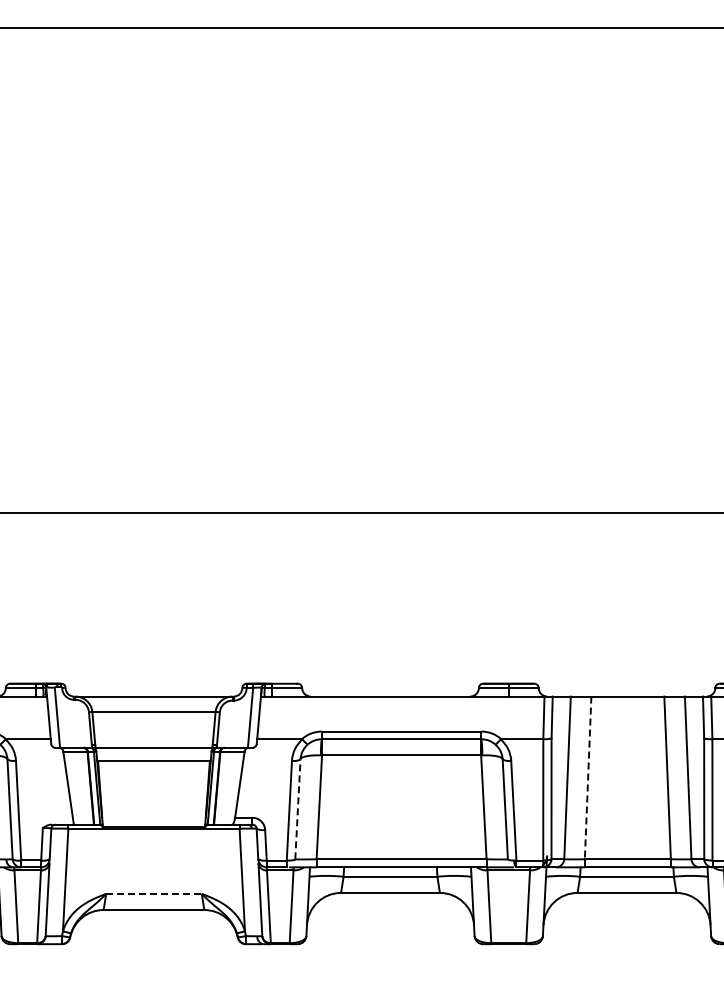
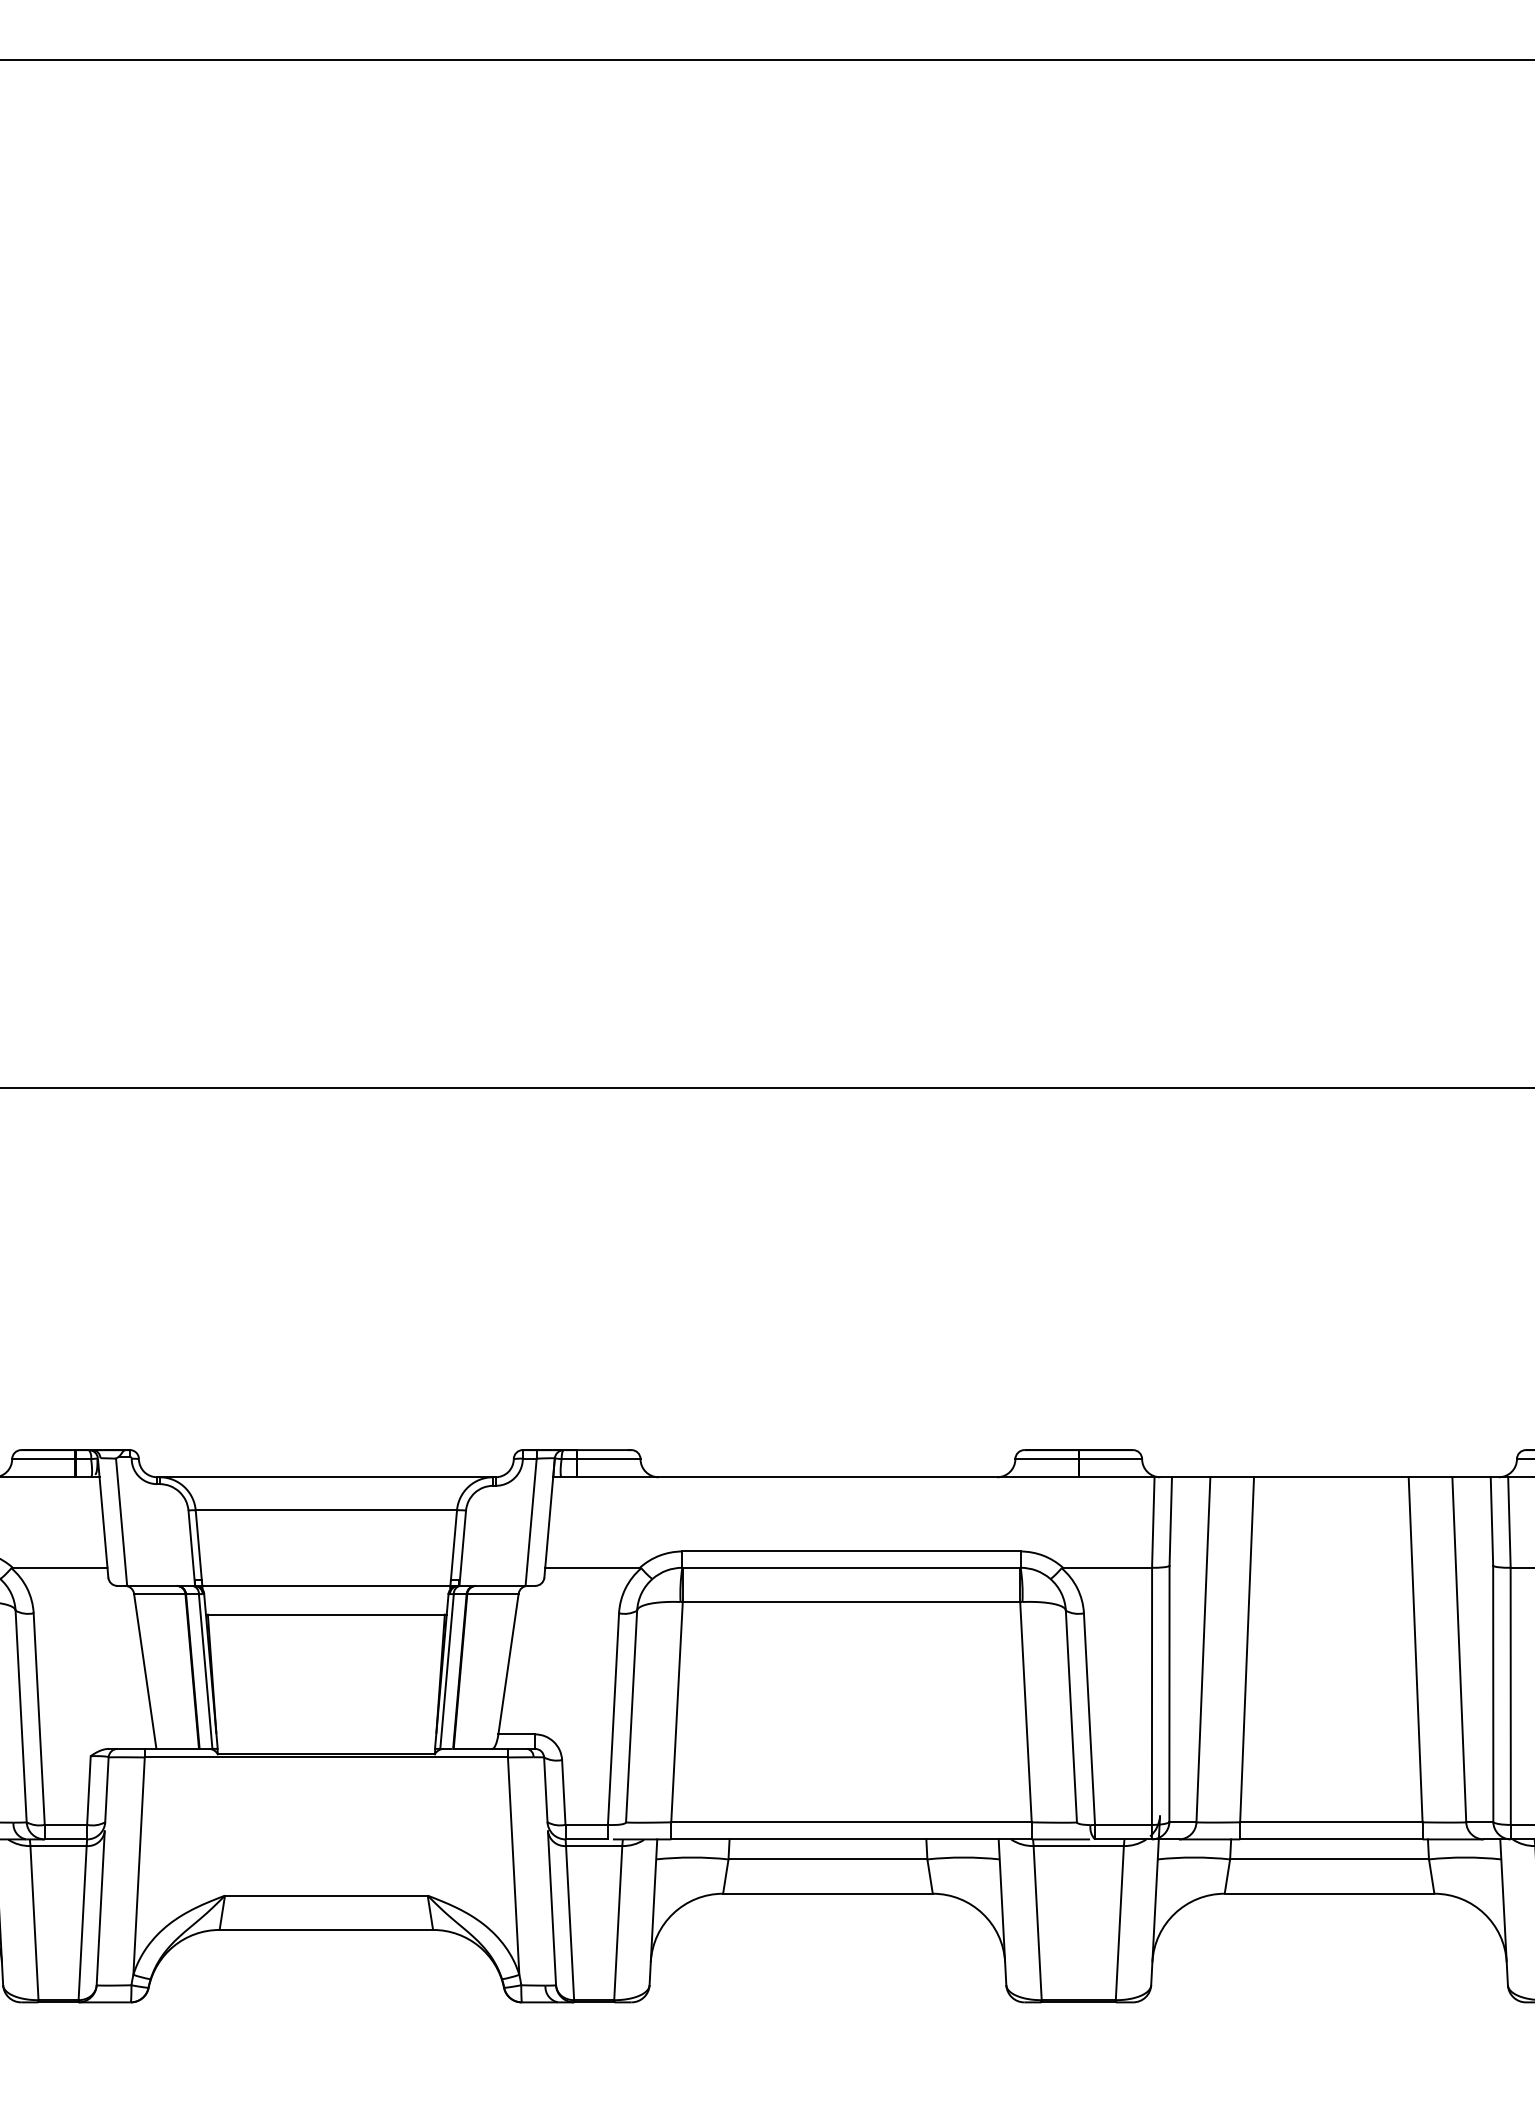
line: (588, 778) -> (1247, 1651), dashed -> solid
line: (297, 809) -> (630, 1716), dashed -> solid
line: (154, 893) -> (327, 1894), dashed -> solid

